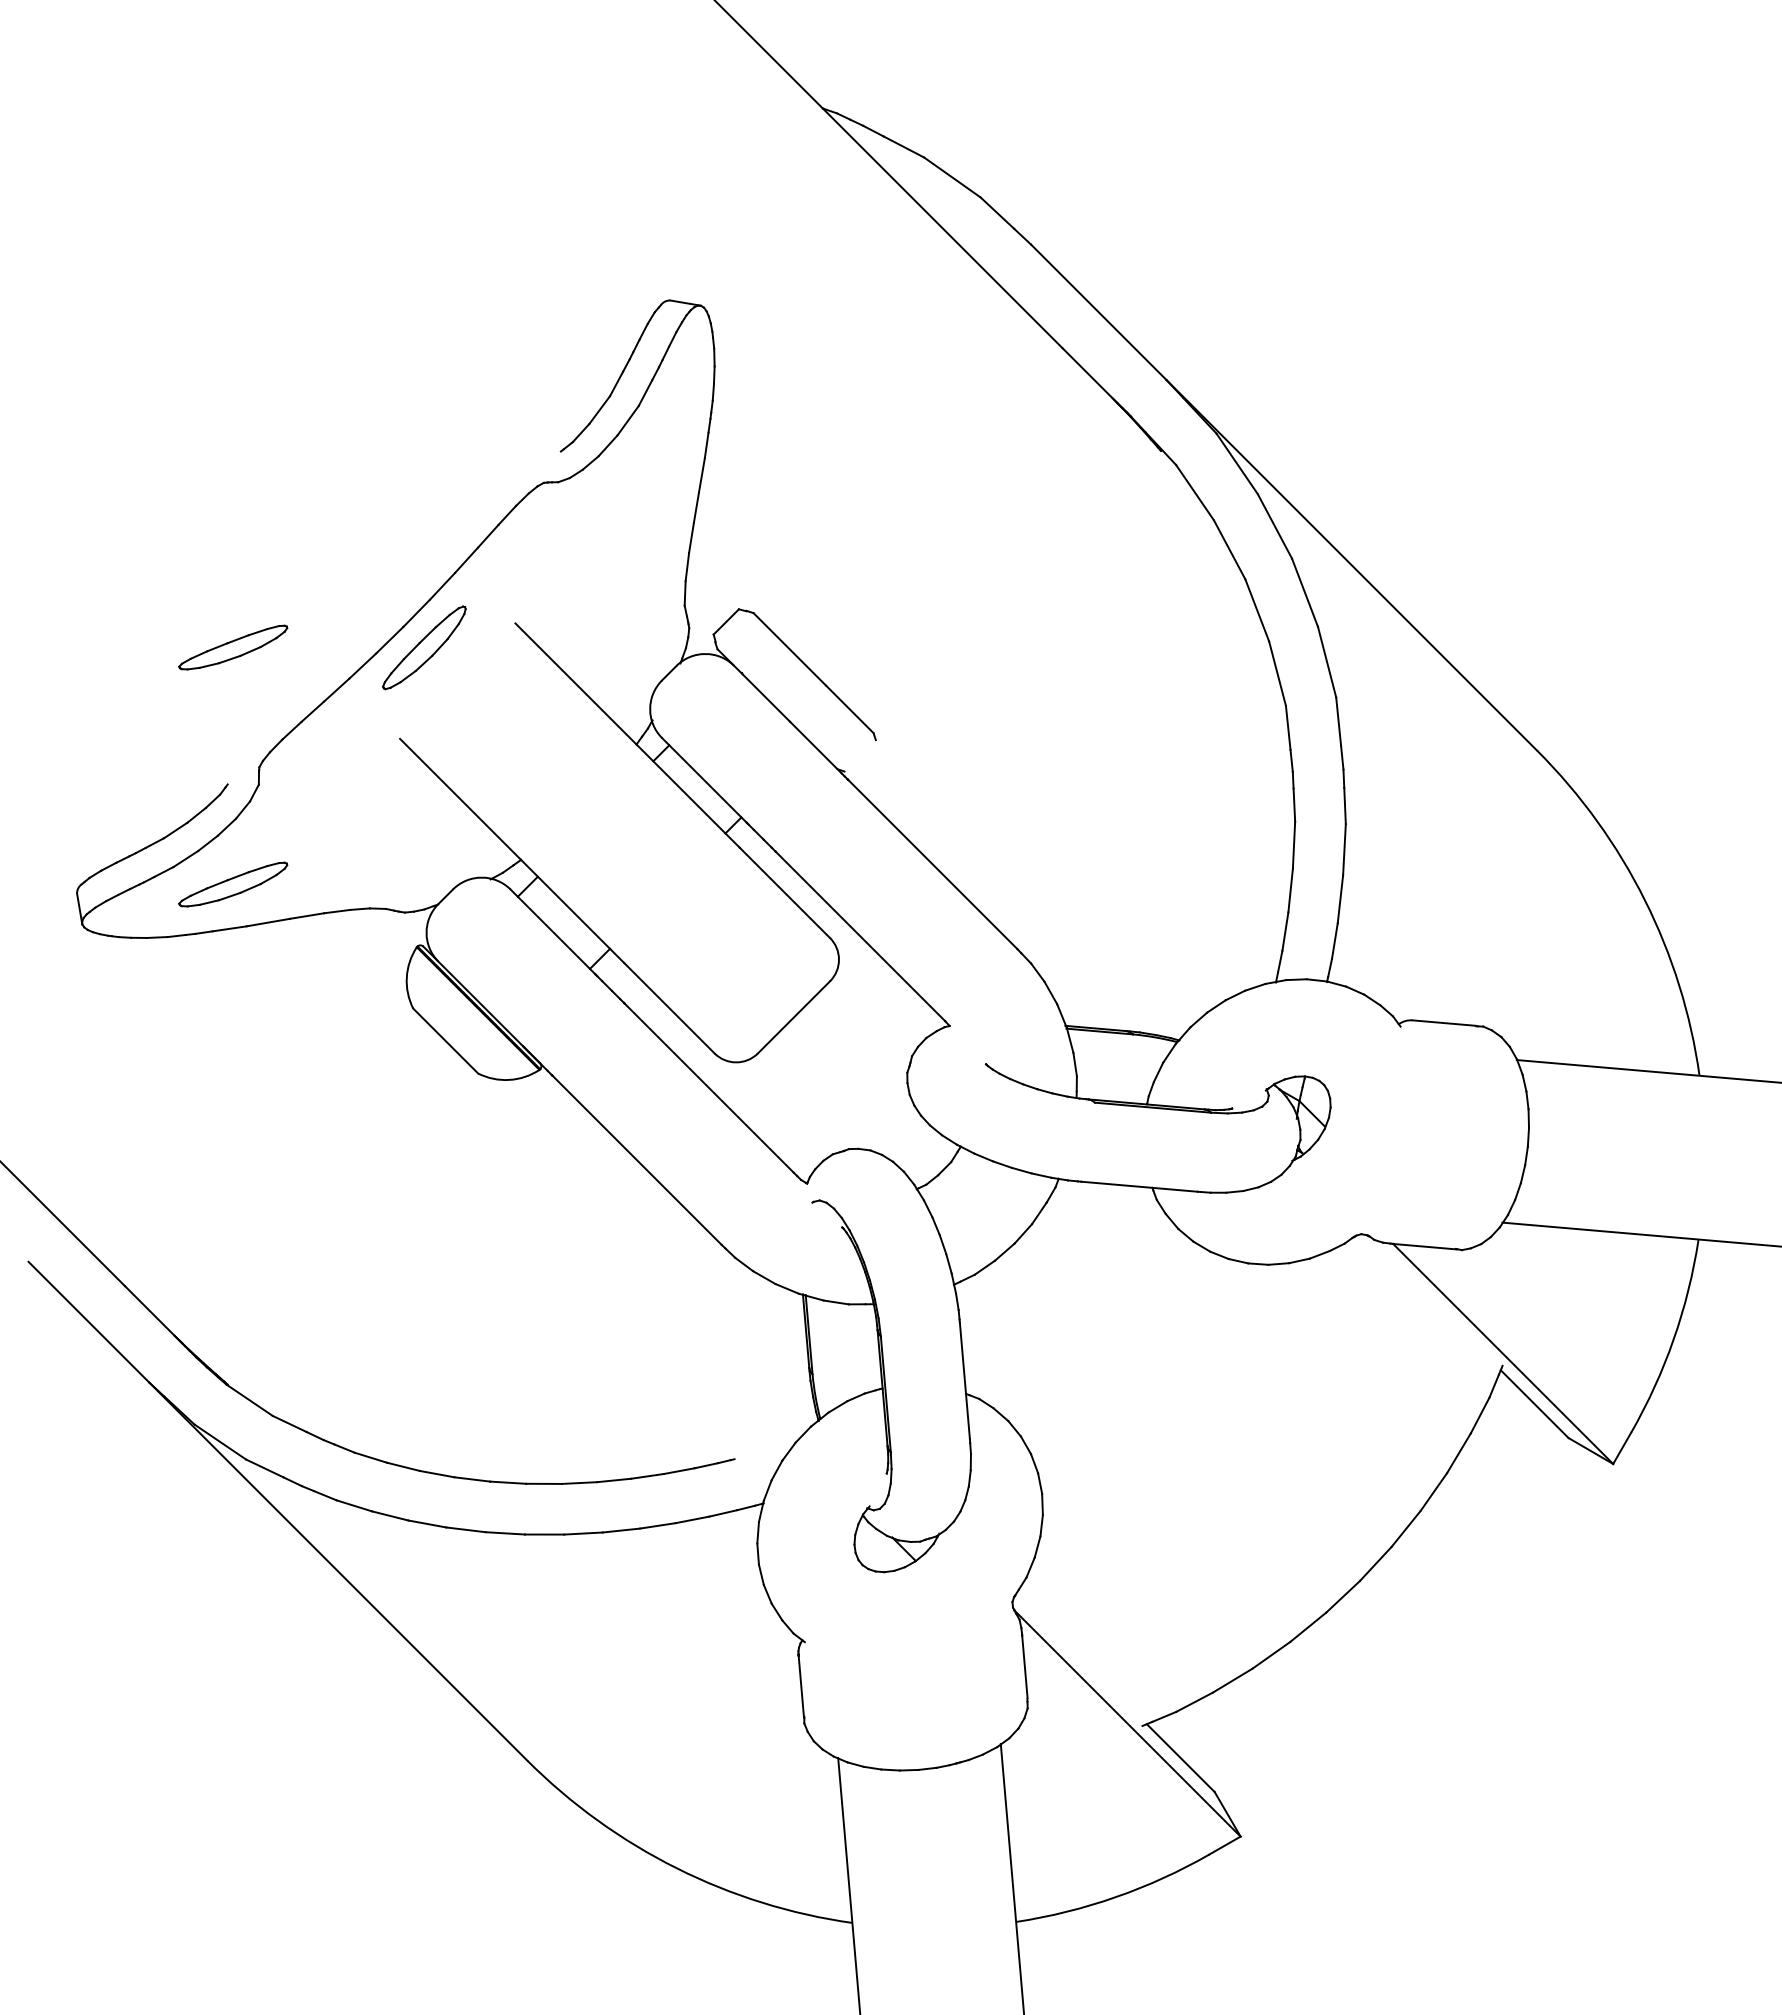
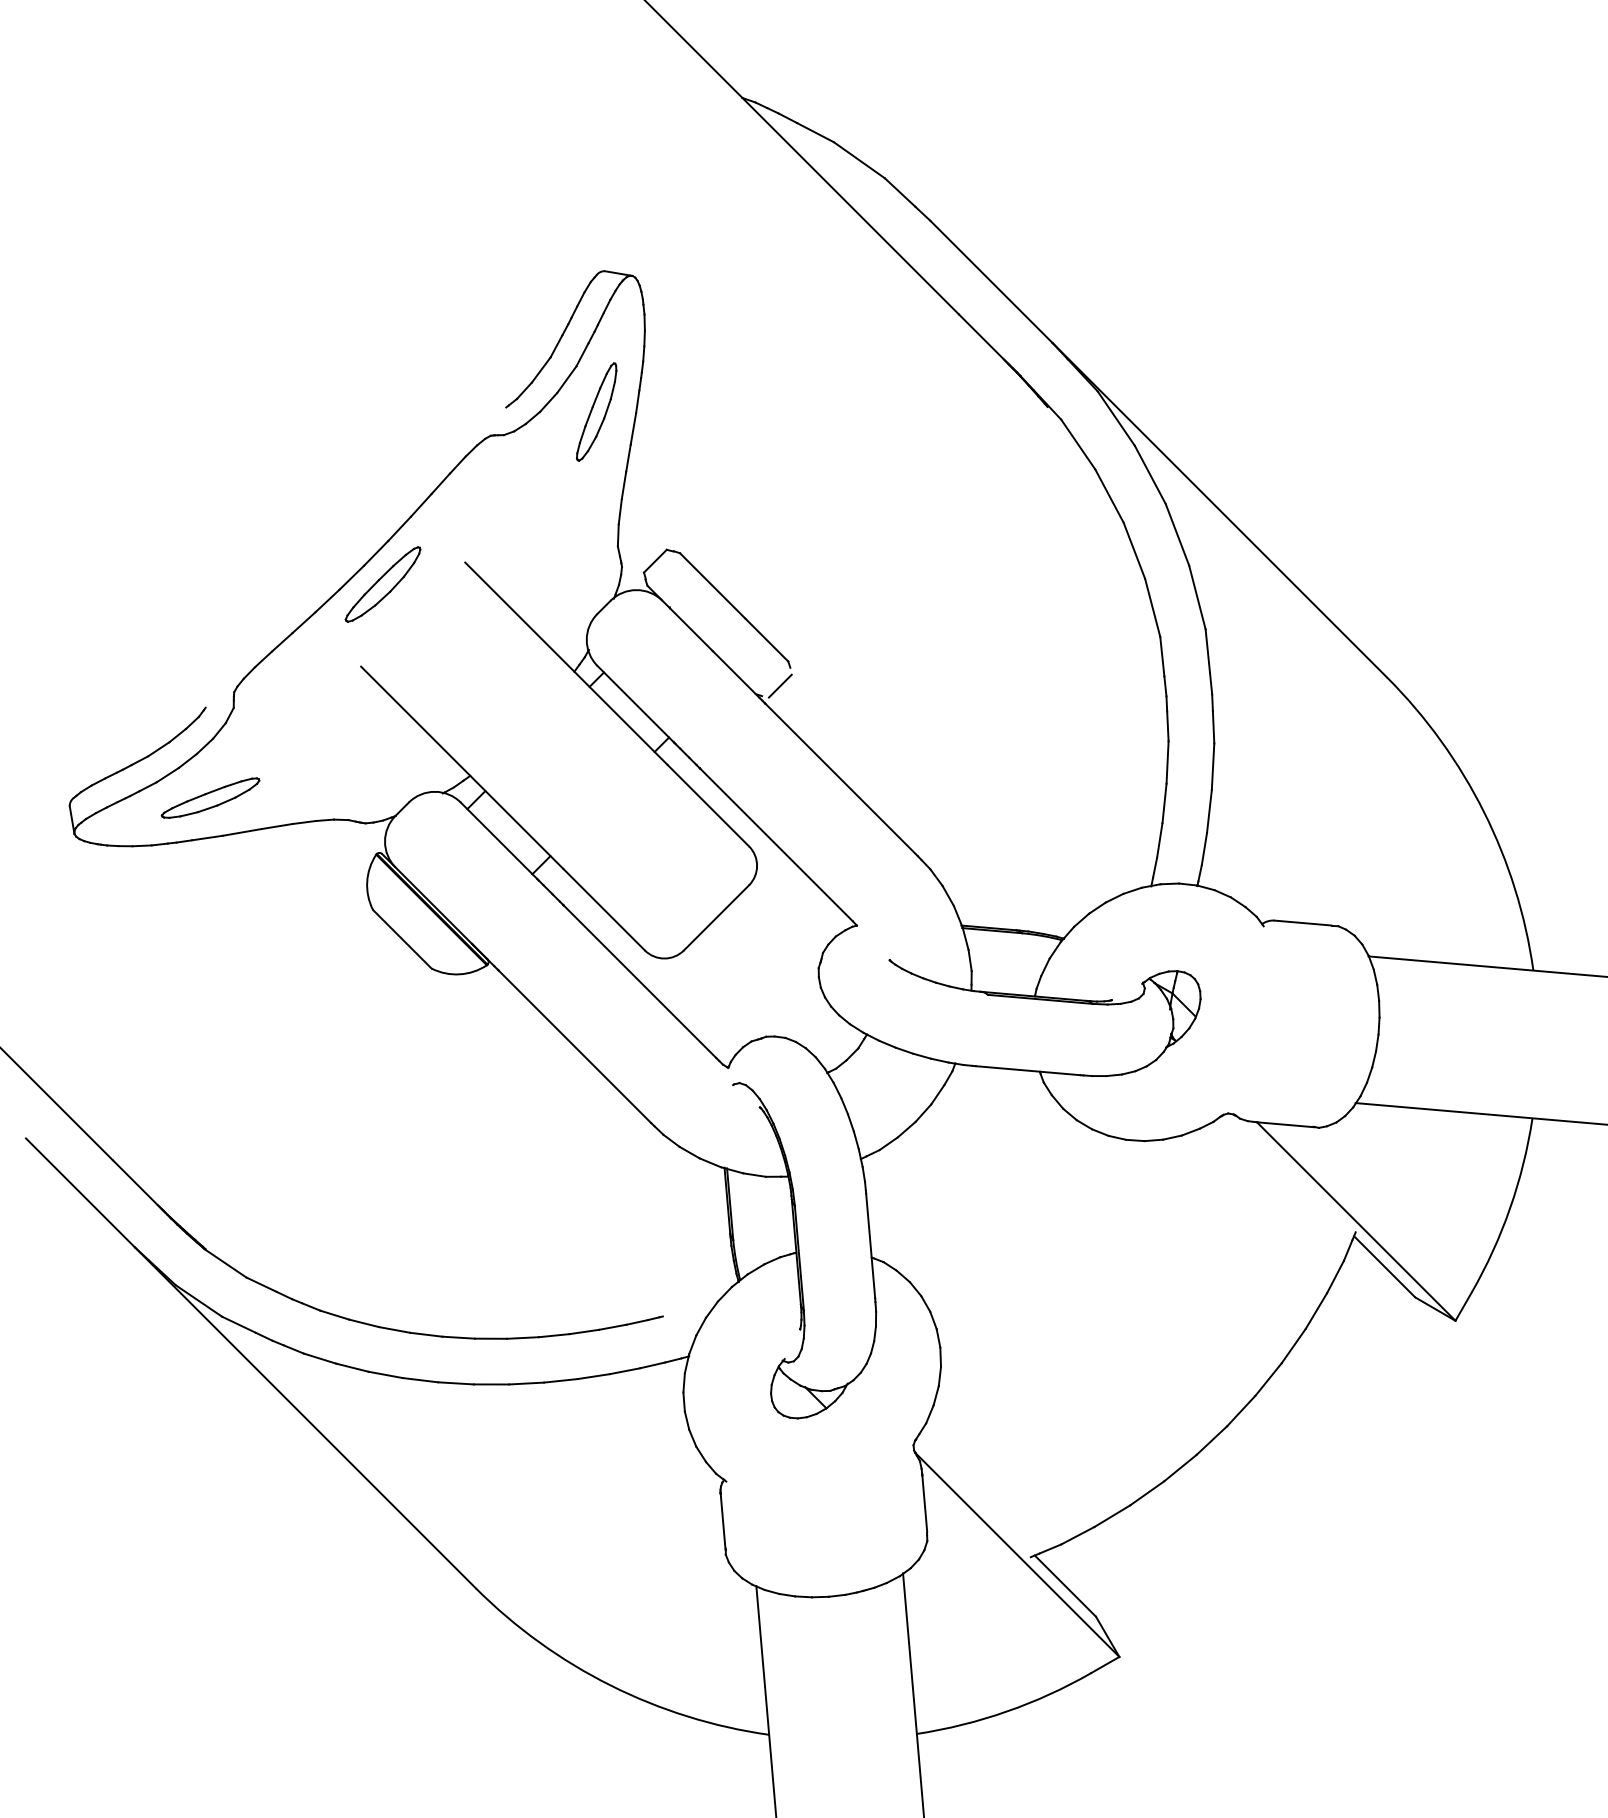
part: (660, 456) -> (596, 411), added
part: (233, 647) -> (210, 584), removed
line: (864, 760) -> (780, 686), added

